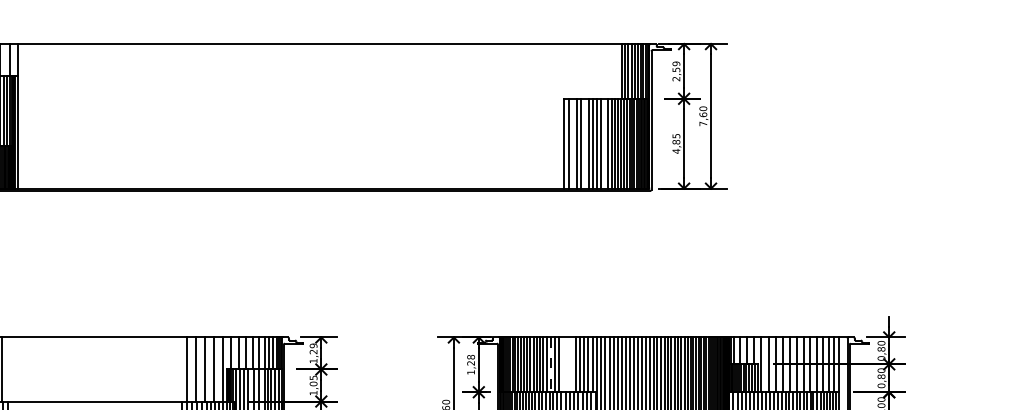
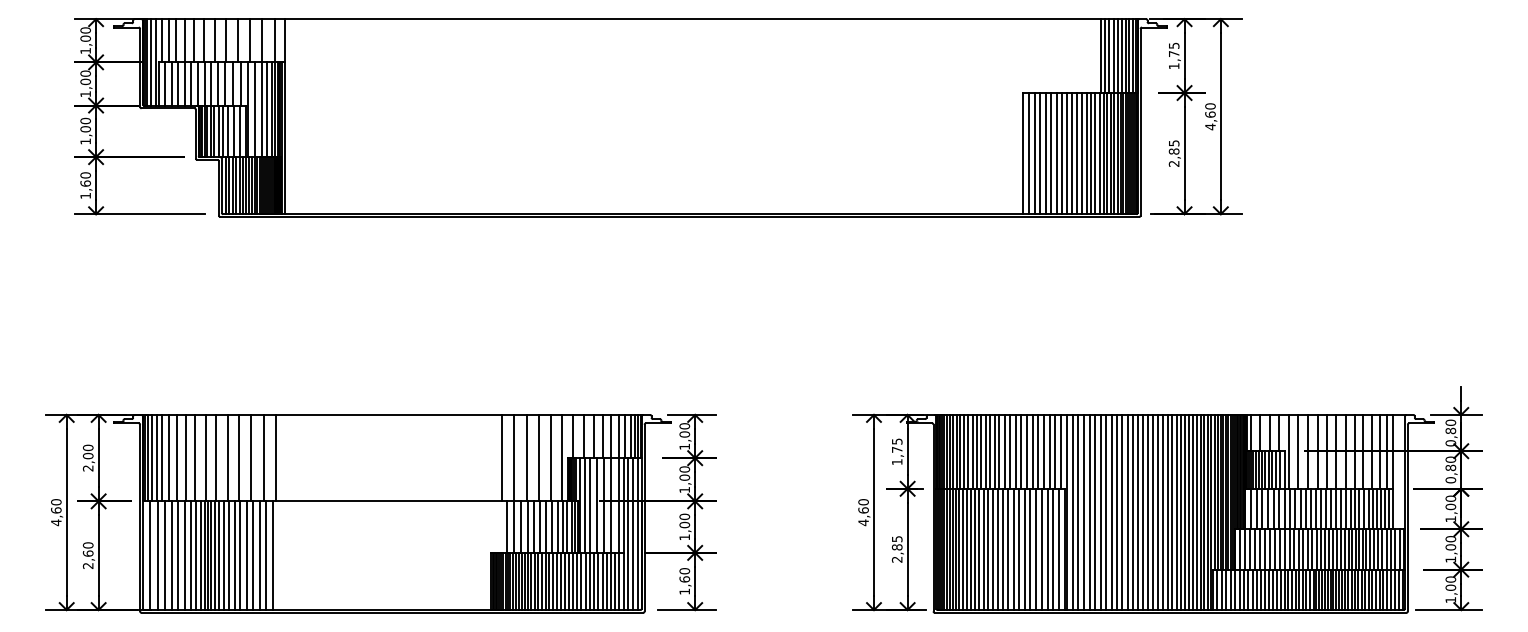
text: (675, 71) -> (1173, 55), 2,59 -> 1,75
text: (703, 123) -> (1210, 126), 7,60 -> 4,60
line: (572, 143) -> (1034, 153), added
line: (585, 143) -> (1051, 153), added
line: (604, 143) -> (1077, 153), added
text: (675, 151) -> (1173, 163), 4,85 -> 2,85
text: (313, 348) -> (684, 430), 1,29 -> 1,00
text: (470, 360) -> (896, 445), 1,28 -> 1,75
line: (550, 364) -> (1004, 451), dashed -> solid
line: (563, 364) -> (1021, 451), added
line: (567, 364) -> (1027, 451), added
line: (571, 364) -> (1032, 451), added
line: (10, 369) -> (276, 457), added
line: (177, 369) -> (501, 457), added
text: (313, 377) -> (684, 469), 1,05 -> 1,00

